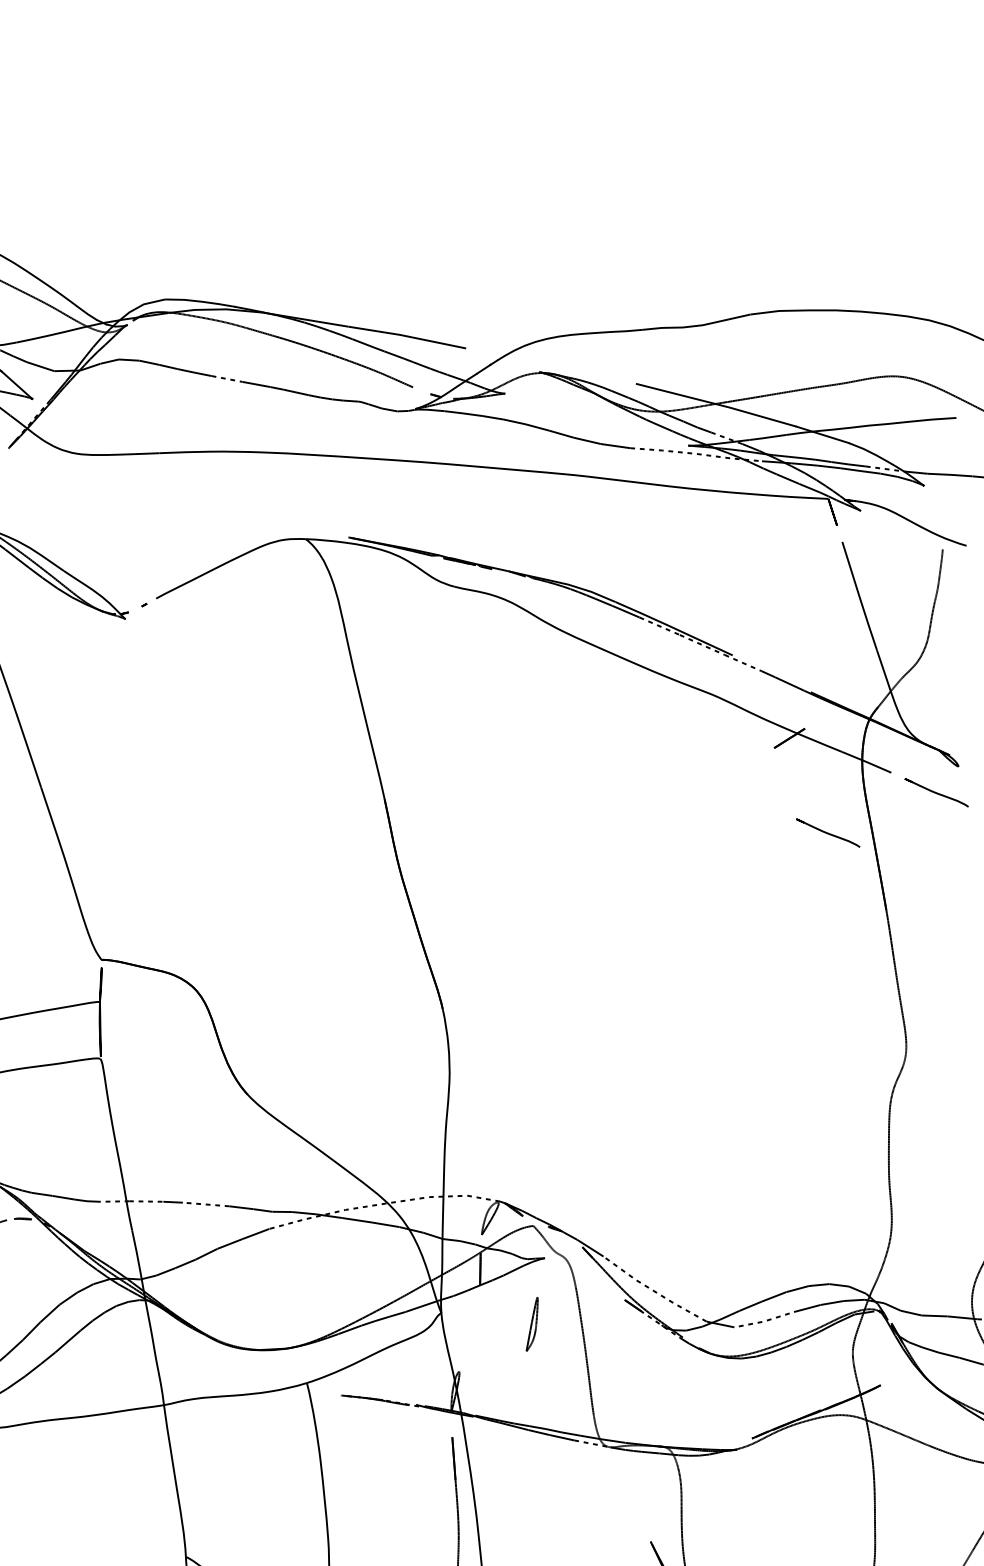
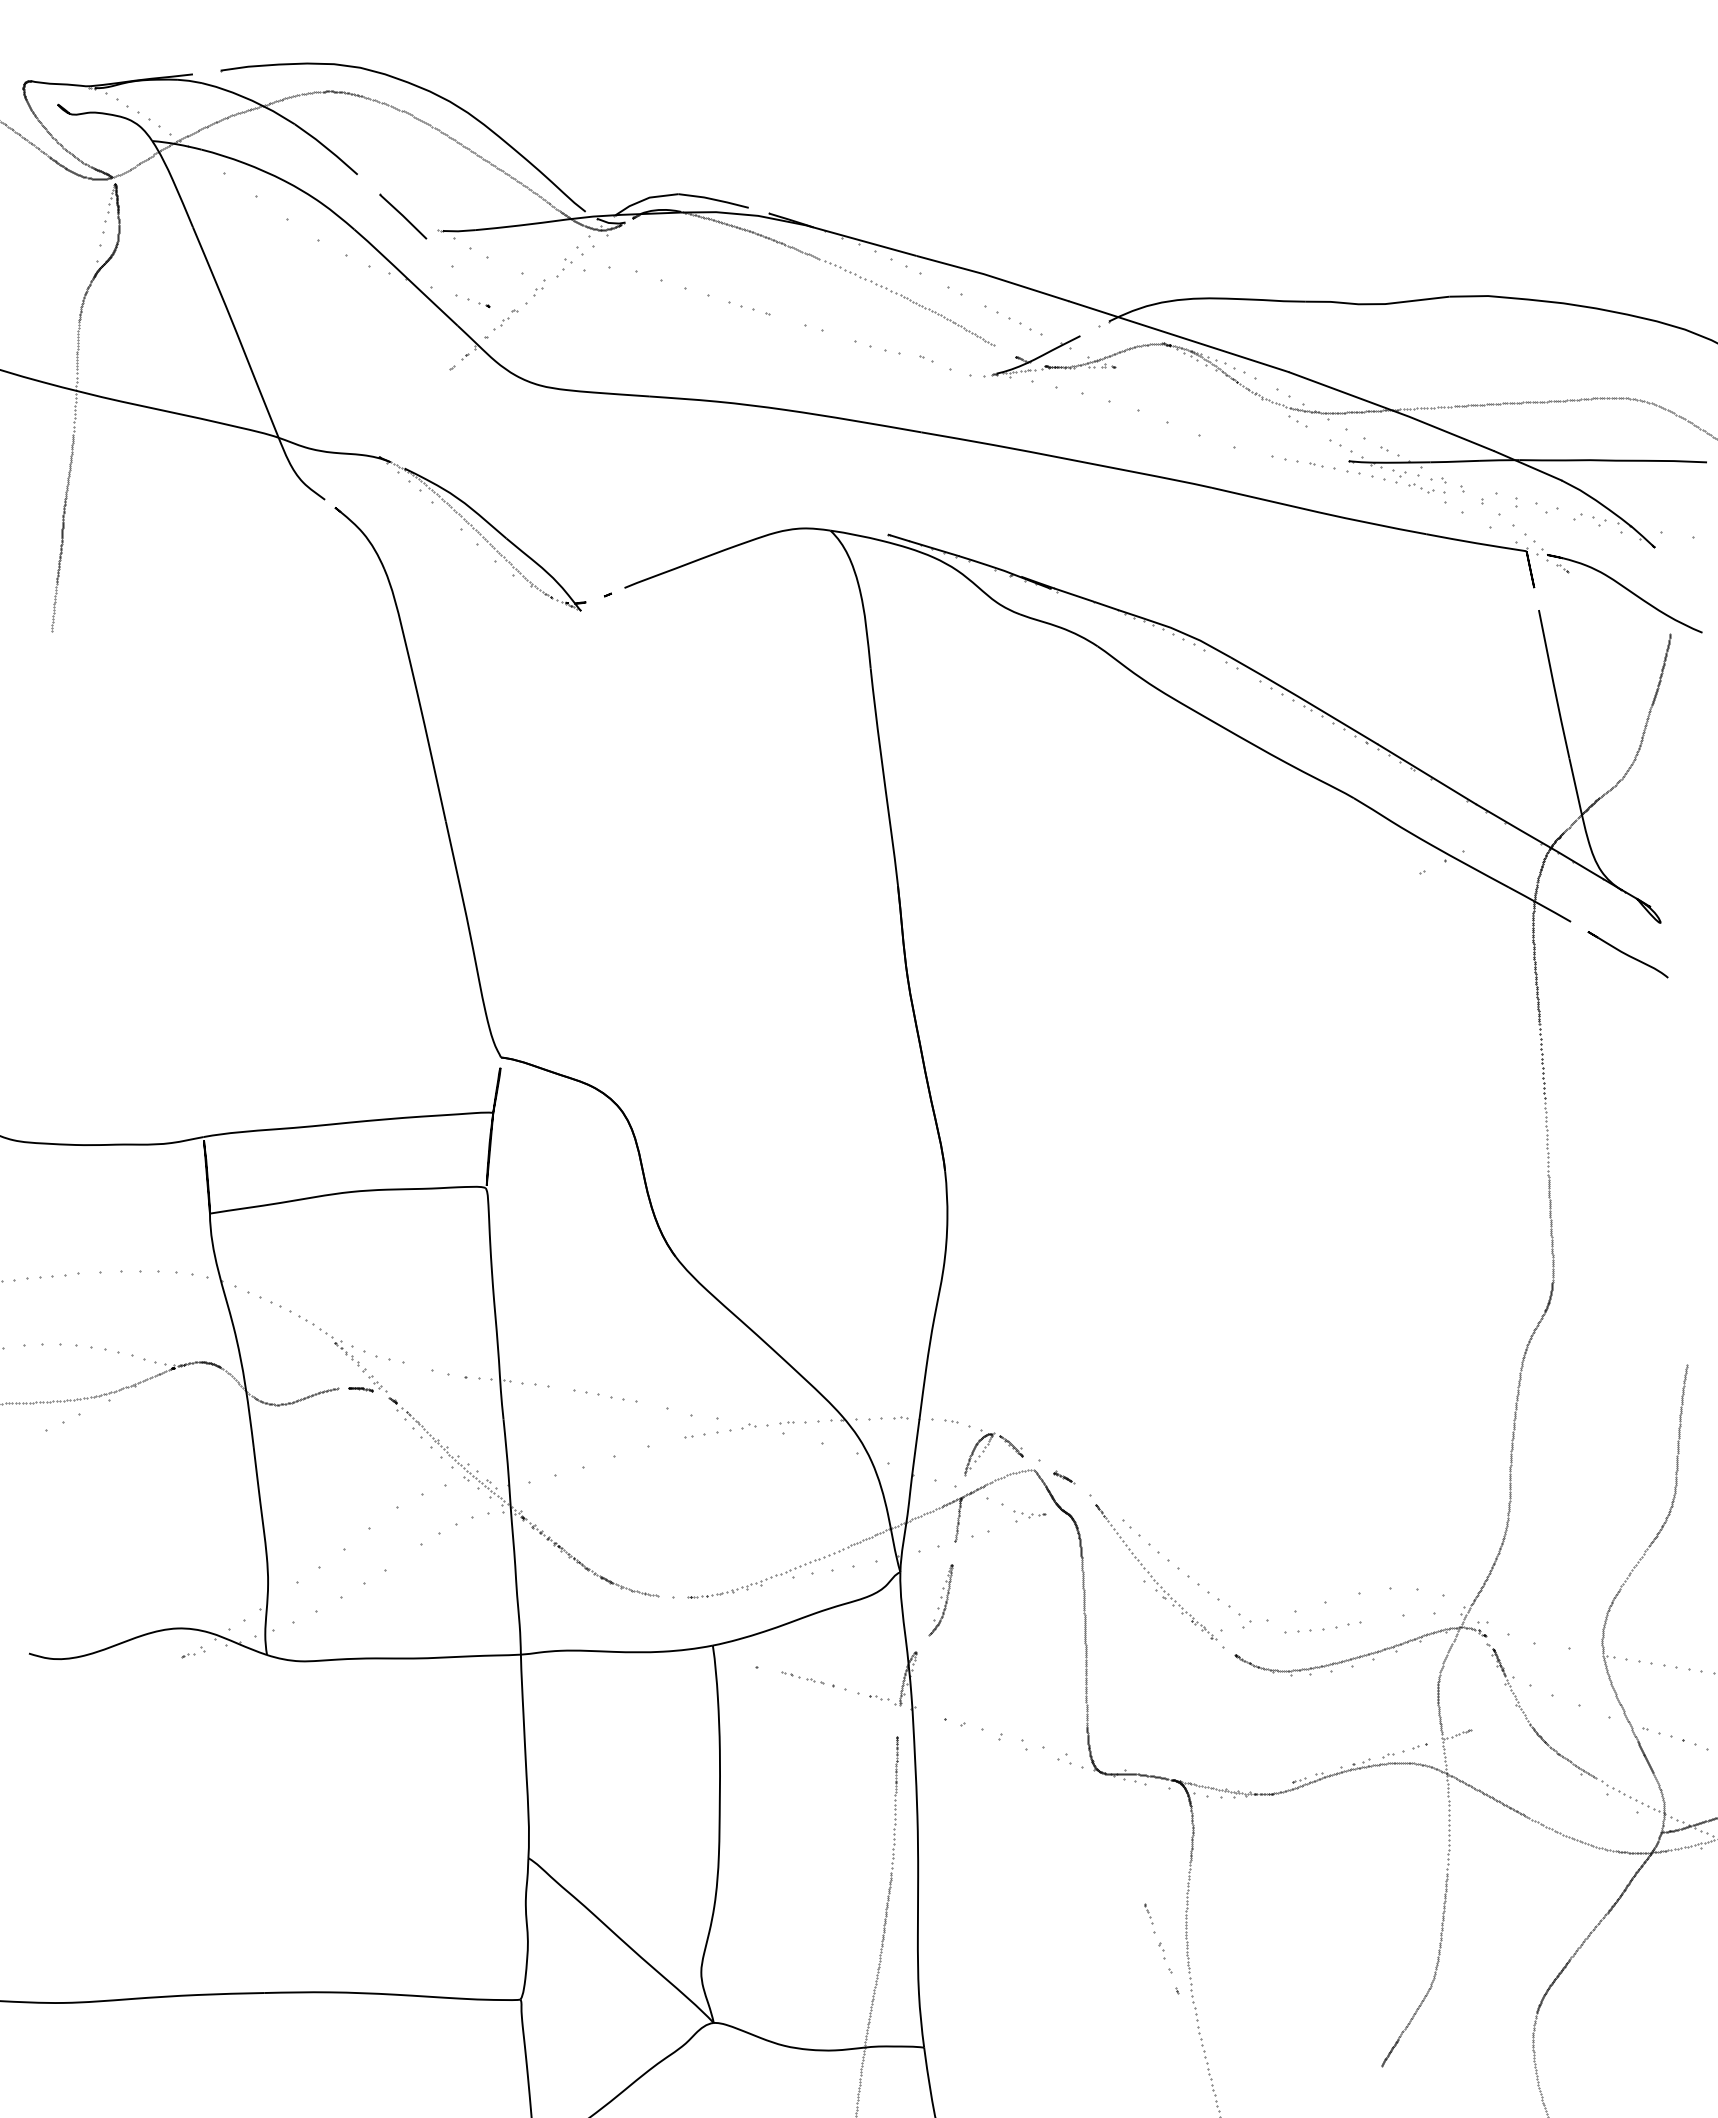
line: (550, 366) -> (1178, 336), added
line: (771, 673) -> (1426, 774), added
part: (827, 832) -> (1478, 992), removed
curve: (532, 1323) -> (941, 1598), moved

